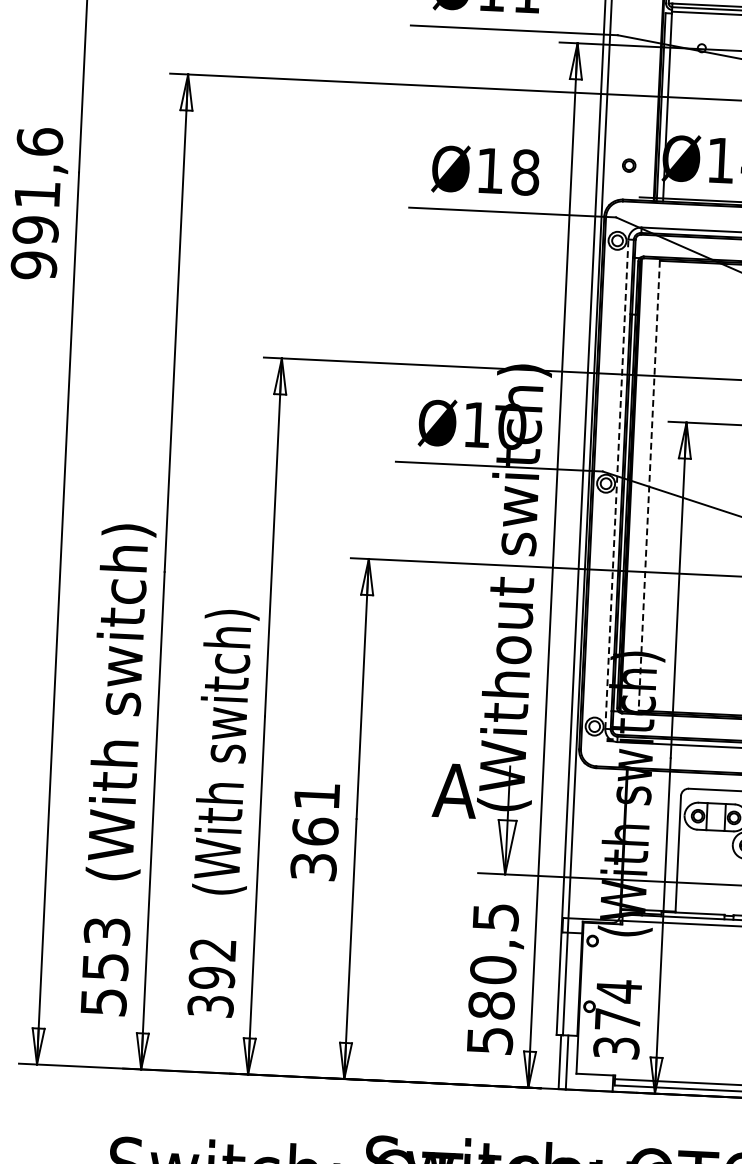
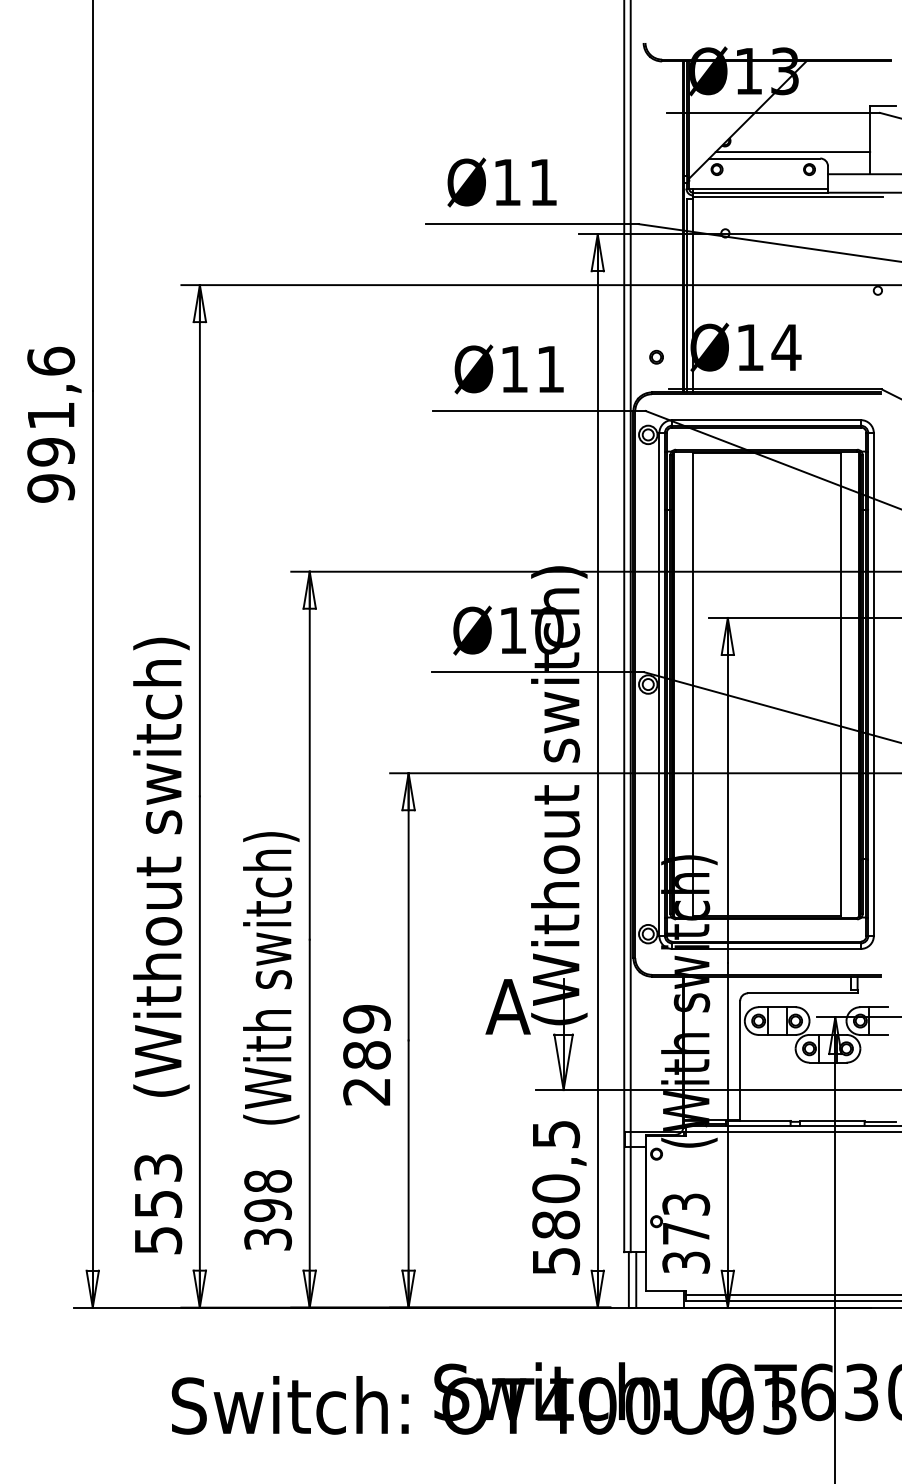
text: (525, 172) -> (550, 369), Ø18 -> Ø11
line: (617, 484) -> (659, 684), dashed -> solid
line: (649, 486) -> (692, 685), dashed -> solid
text: (123, 647) -> (161, 875), (With switch) -> (Without switch)
text: (314, 831) -> (366, 1055), 361 -> 289
text: (213, 949) -> (268, 1181), 392 -> 398
text: (619, 991) -> (686, 1204), 374 -> 373

